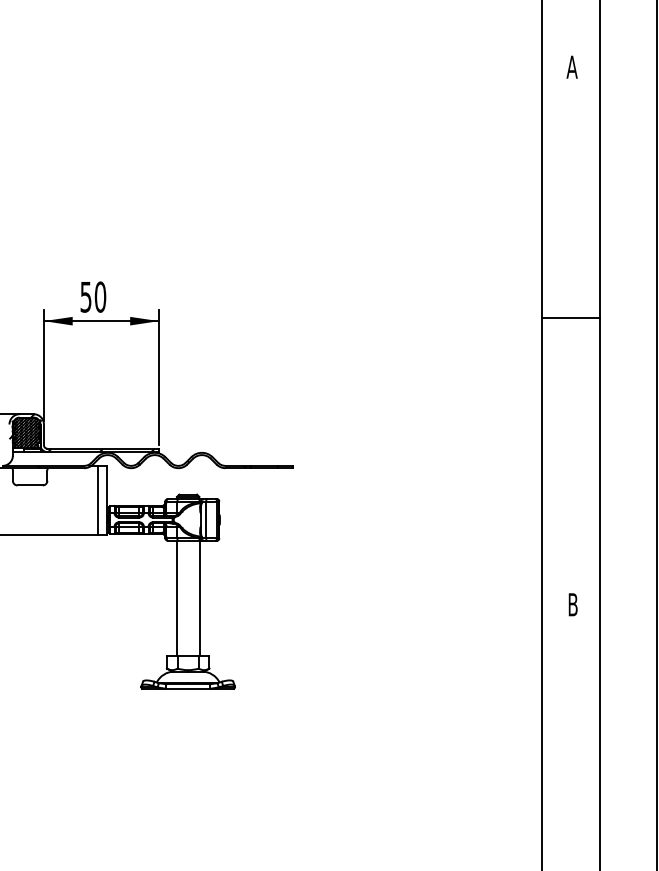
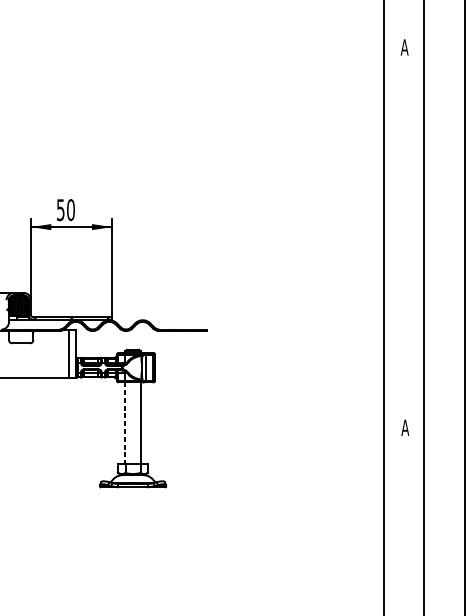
line: (570, 317) -> (403, 224), removed
line: (176, 598) -> (124, 423), solid -> dashed
text: (572, 604) -> (404, 427), B -> A

